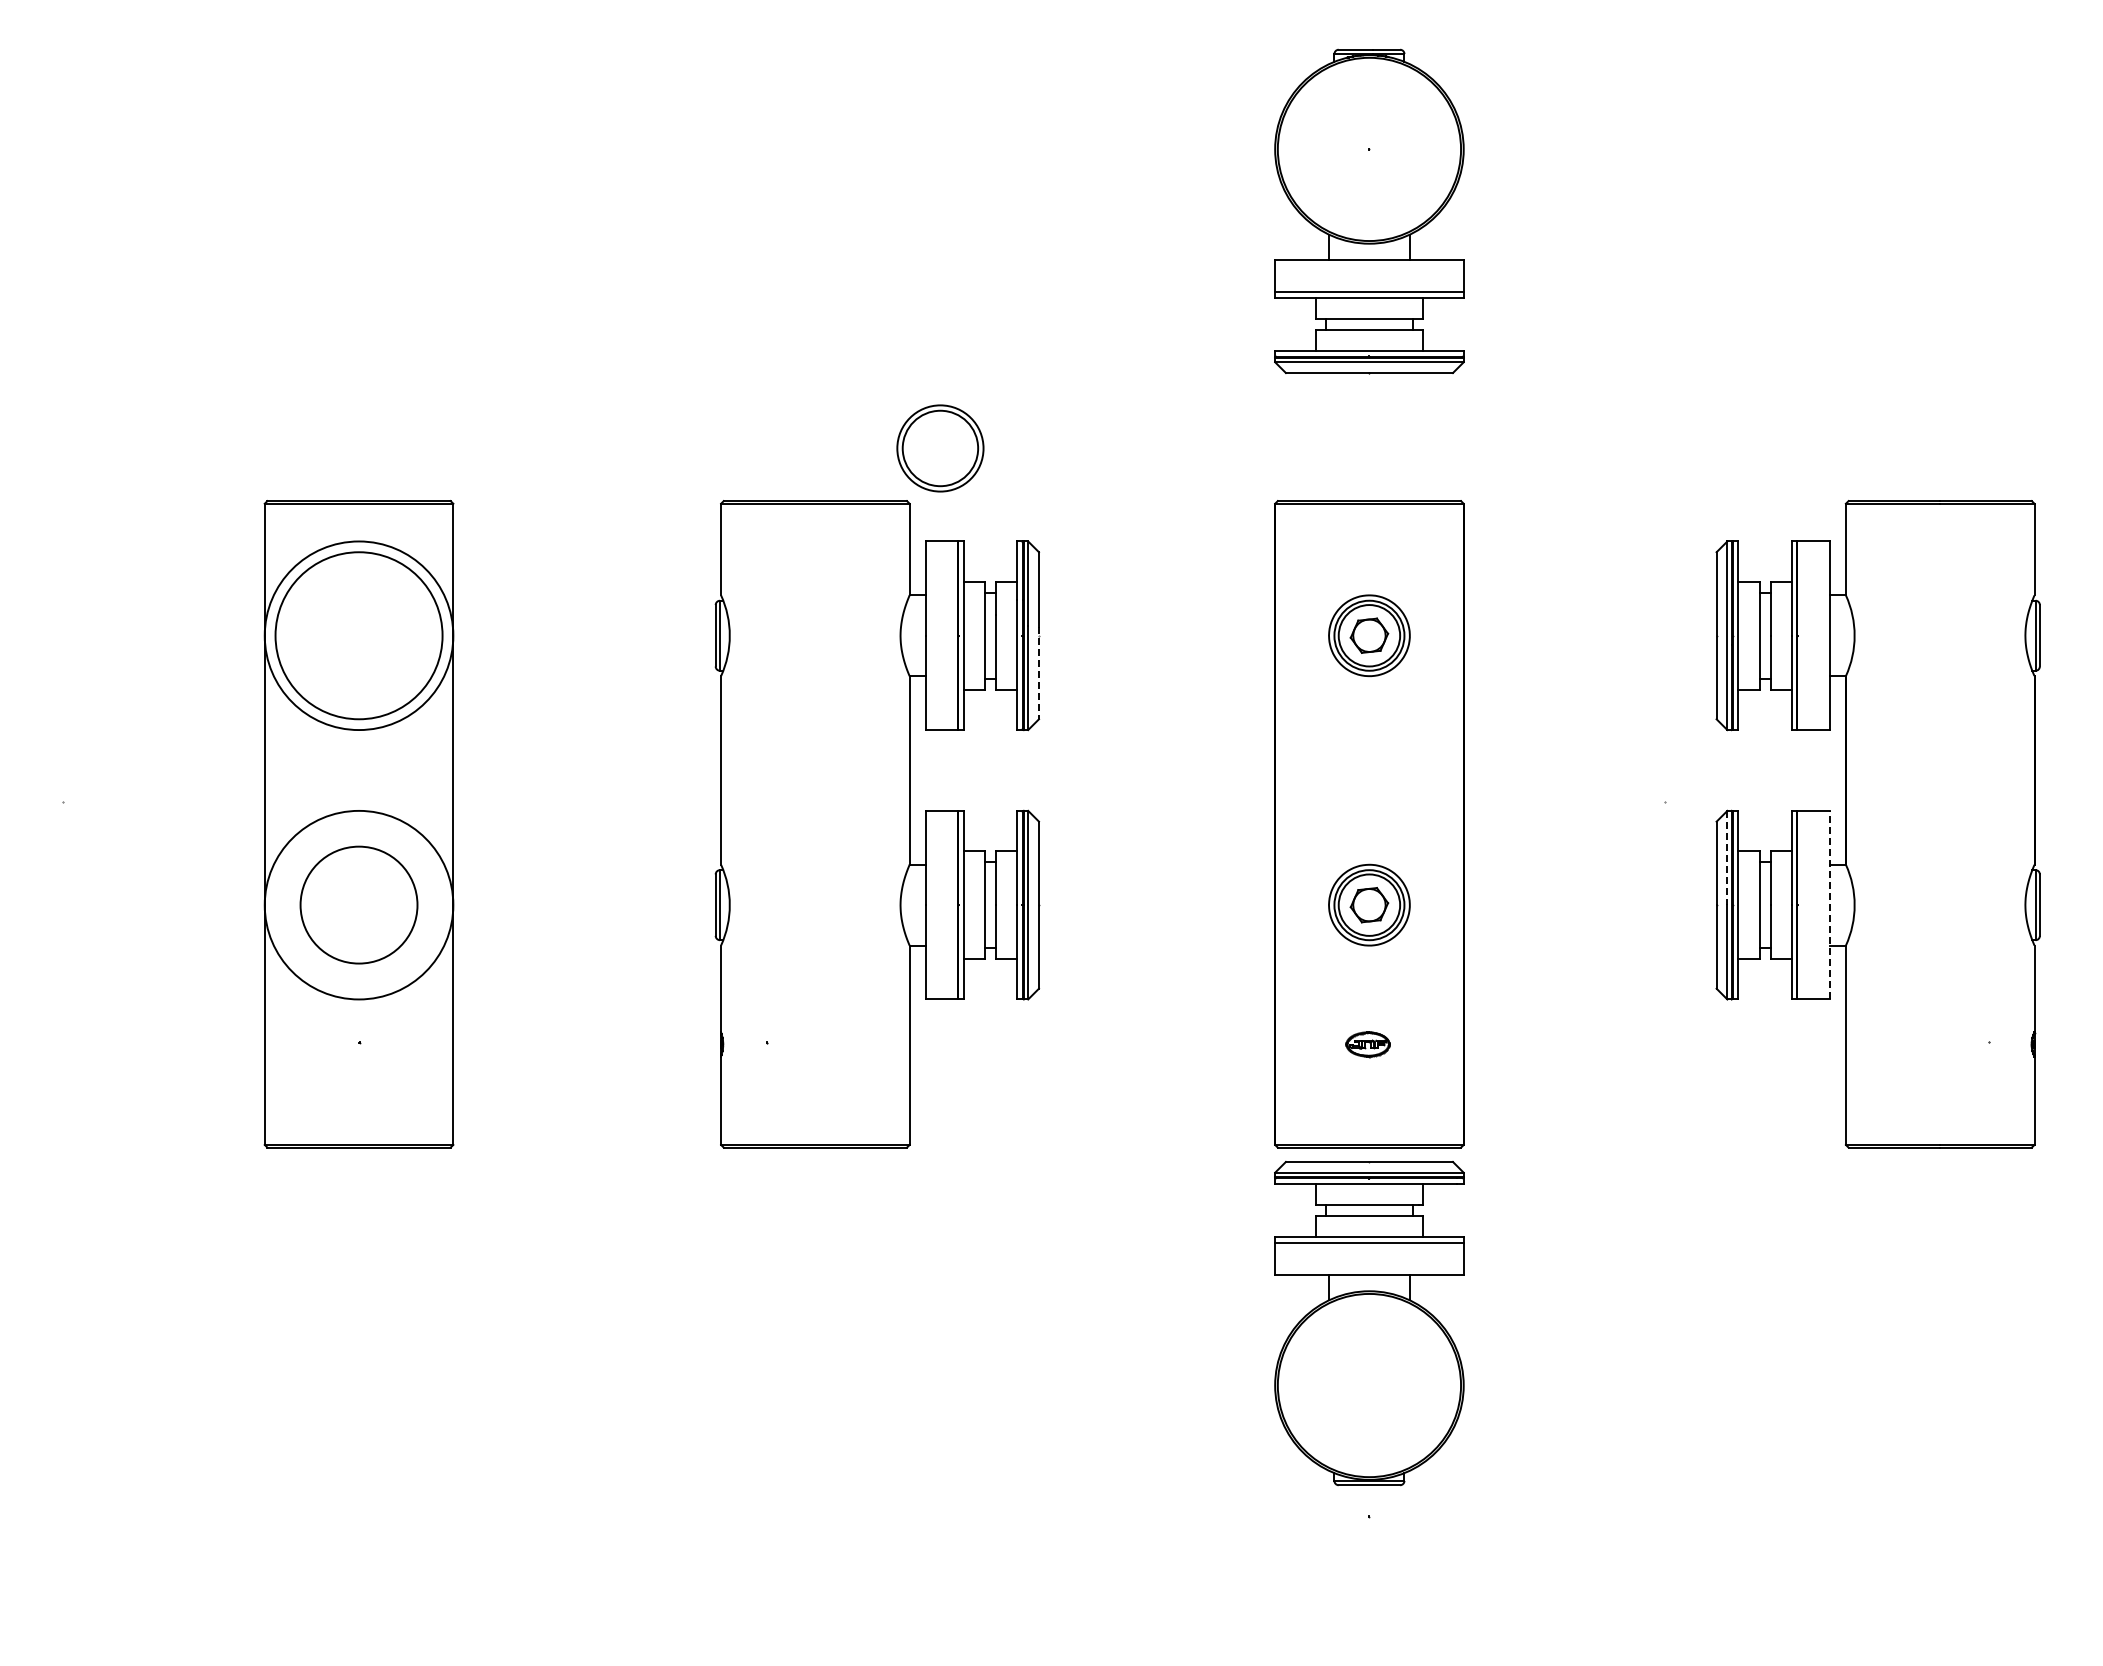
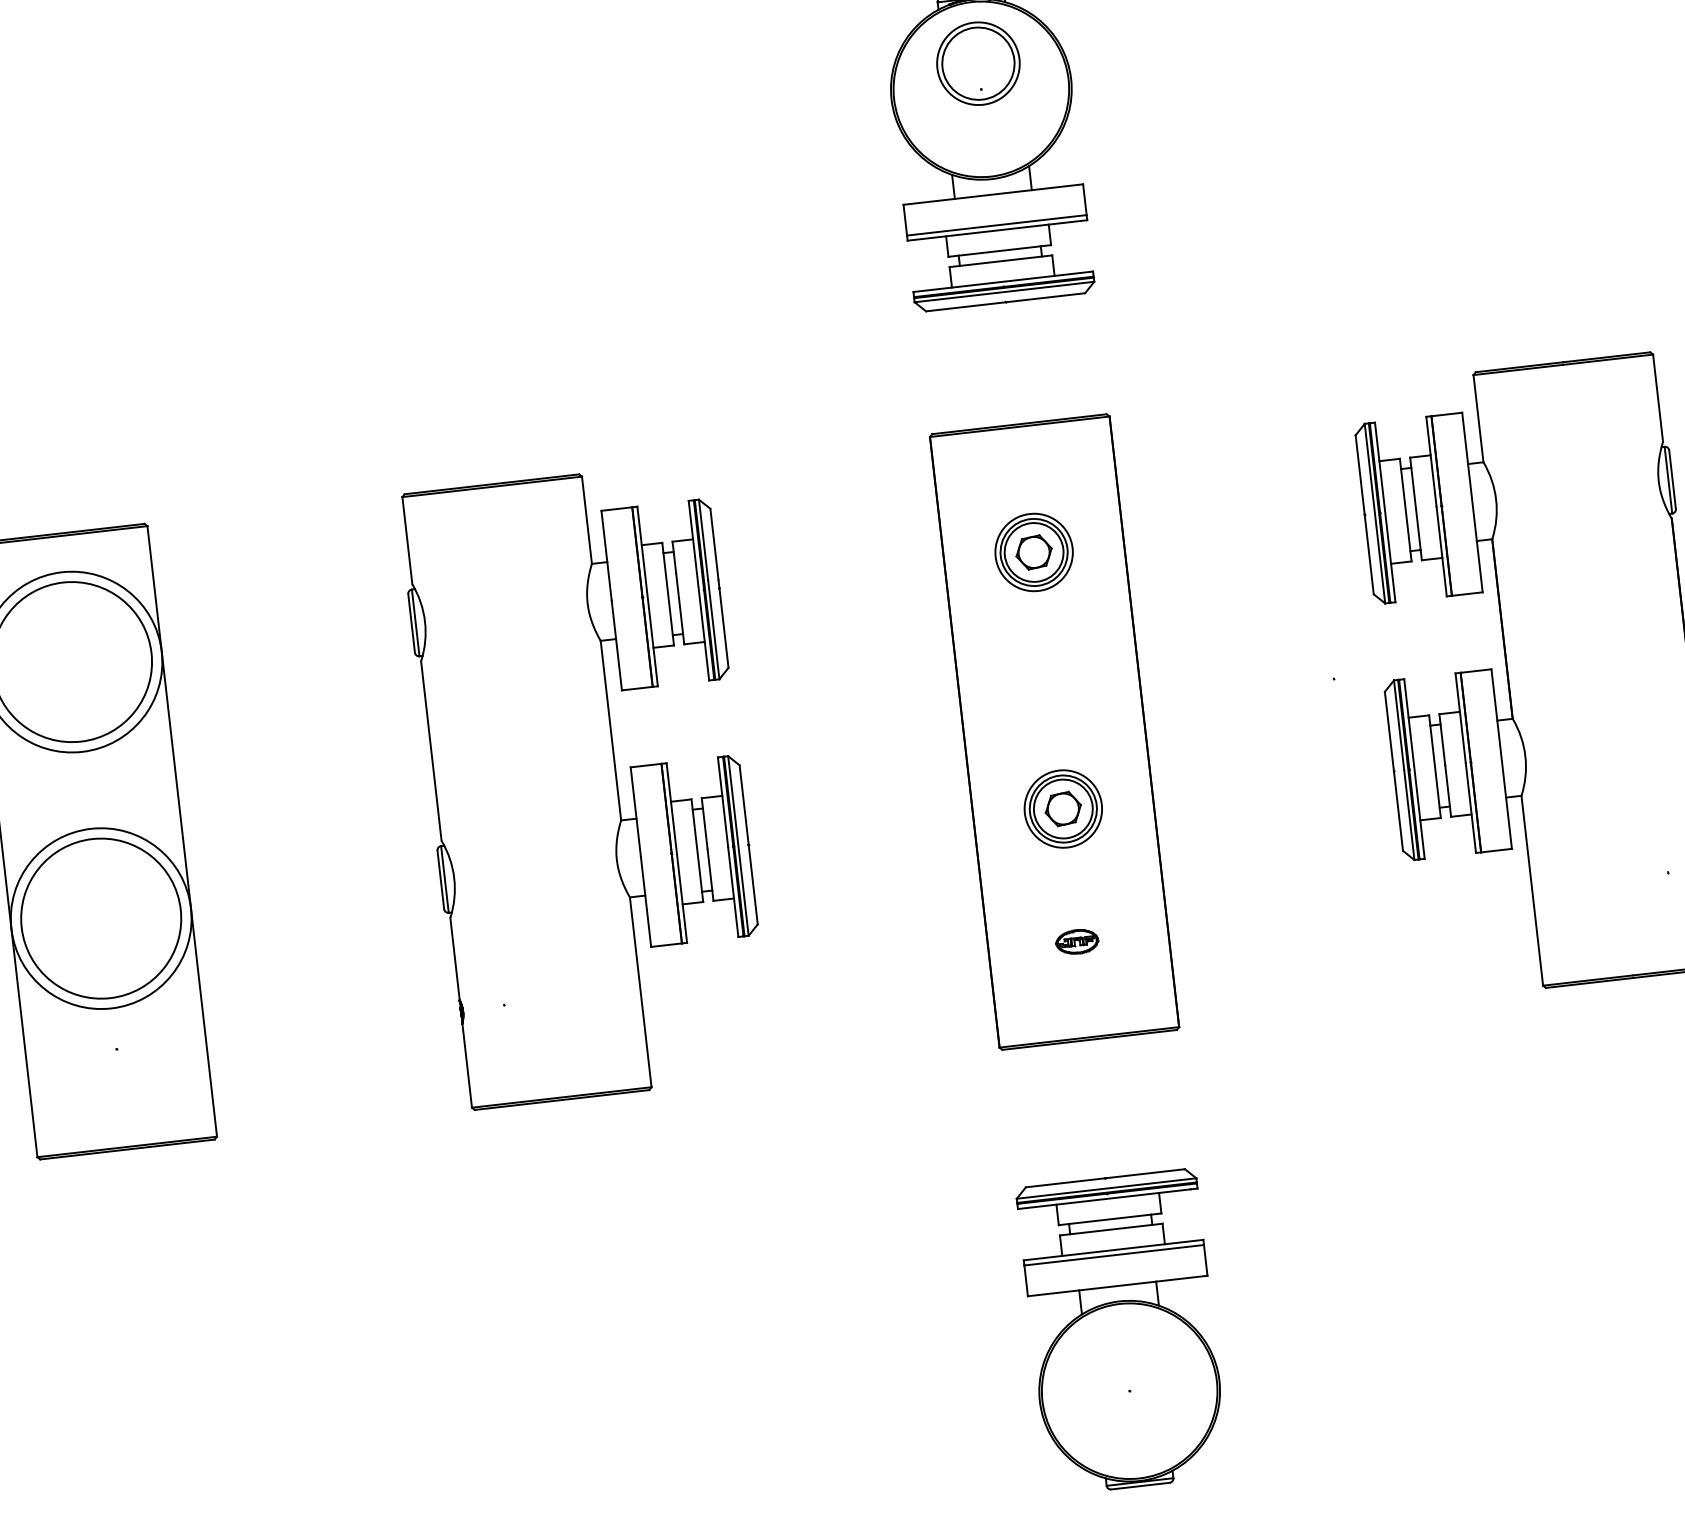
part: (940, 448) -> (978, 63), moved
line: (1038, 673) -> (723, 624), dashed -> solid
line: (1727, 858) -> (1399, 725), dashed -> solid
circle: (358, 904) -> (100, 918), size x1.43
line: (1829, 904) -> (1501, 758), dashed -> solid
part: (1369, 1323) -> (1123, 1332), moved

